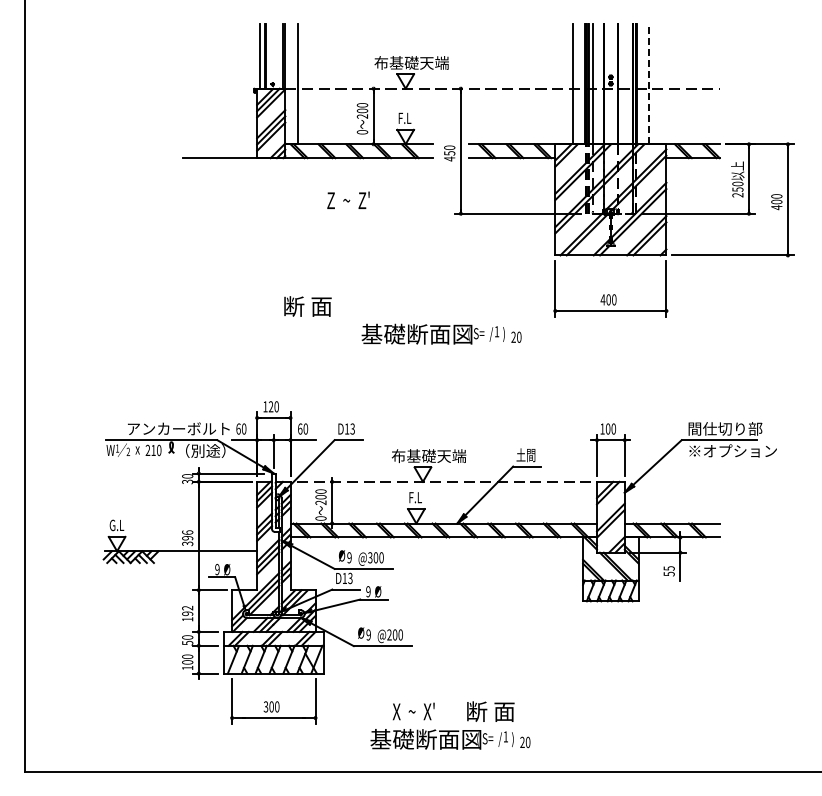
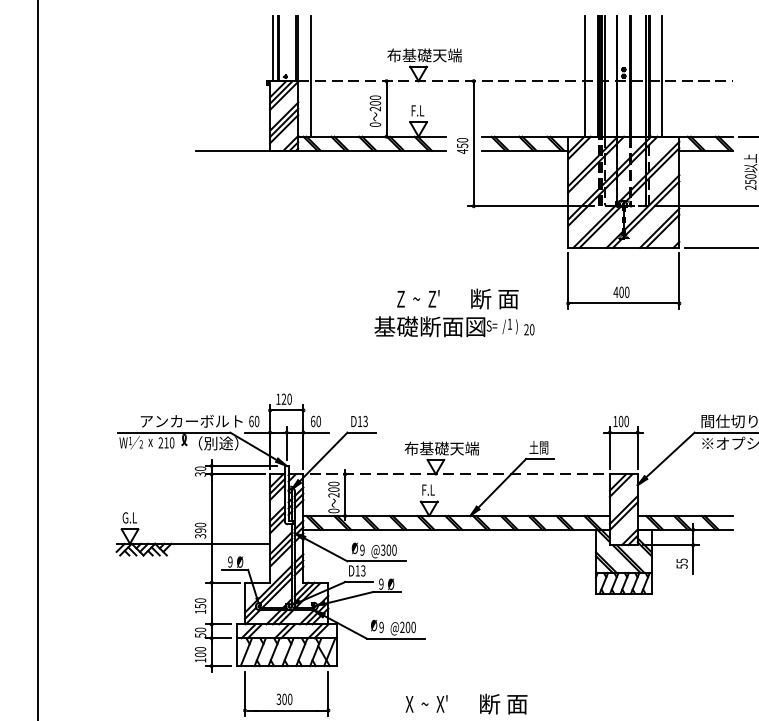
line: (649, 83) -> (662, 75), dashed -> solid
text: (348, 199) -> (418, 297), moved
text: (307, 306) -> (494, 298), moved
text: (187, 532) -> (200, 524), 396 -> 390
text: (187, 610) -> (200, 602), 192 -> 150

